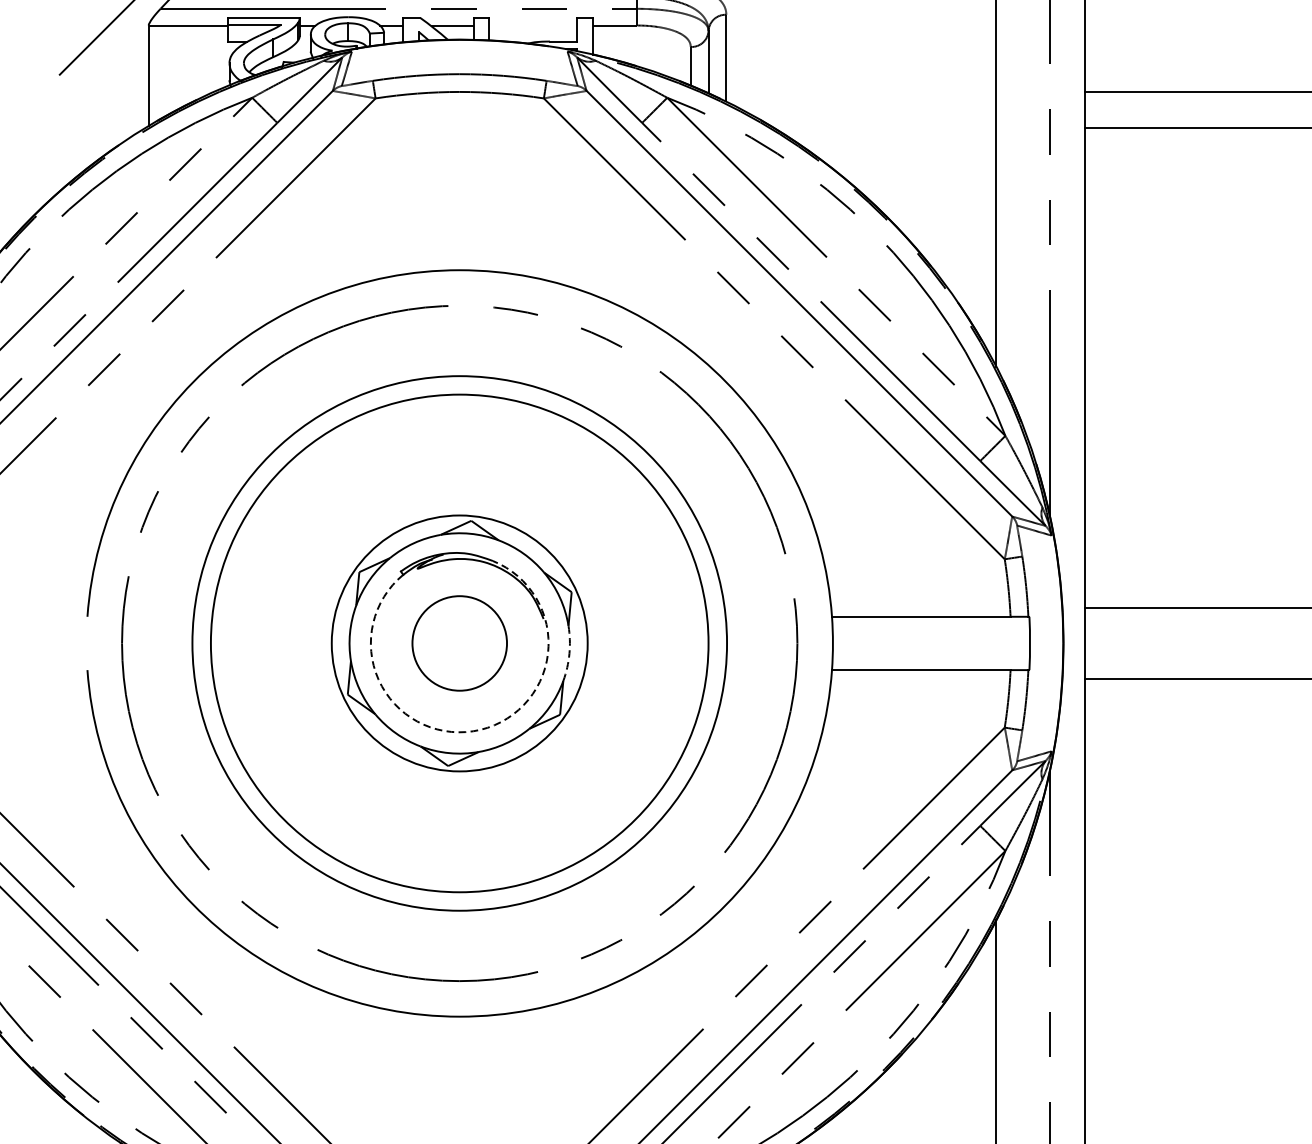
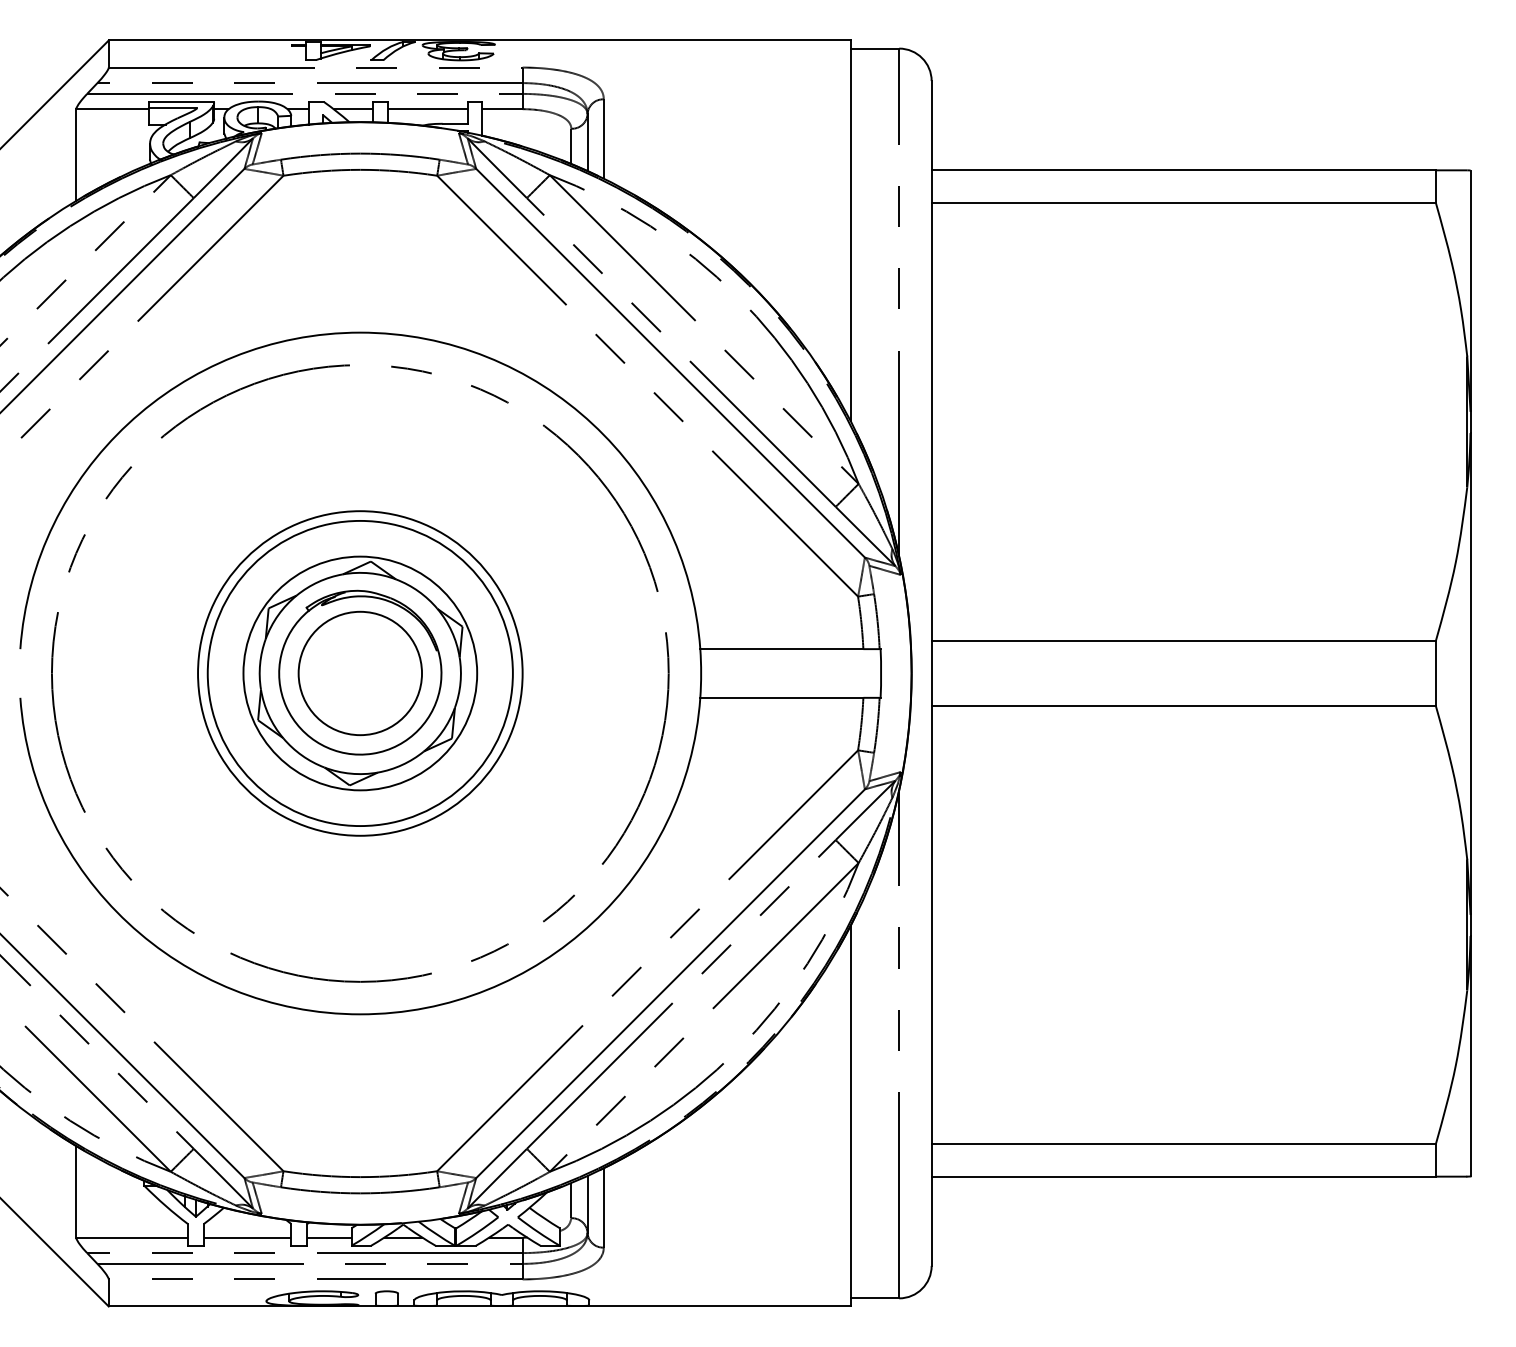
line: (533, 25) -> (427, 109), added
circle: (458, 643) -> (359, 673), size x0.62
circle: (459, 643) -> (360, 673), size x0.71
circle: (459, 643) -> (360, 673), size x1.43
arc: (569, 653) -> (460, 682), dashed -> solid
arc: (473, 731) -> (372, 753), dashed -> solid

